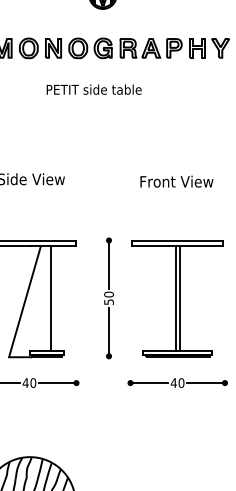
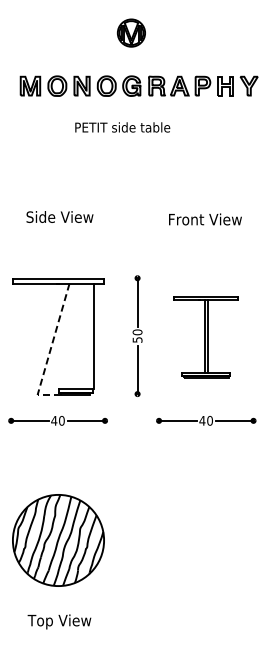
line: (50, 297) -> (94, 335), moved
part: (177, 298) -> (206, 336), size x0.7
line: (21, 312) -> (50, 350), solid -> dashed

